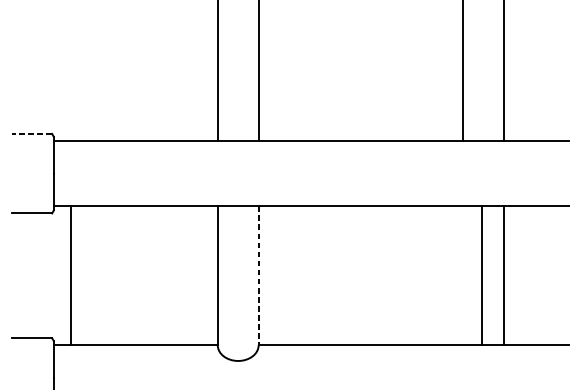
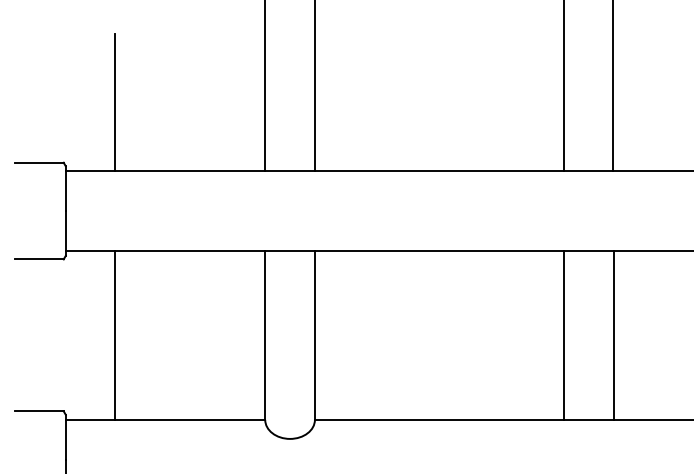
line: (93, 84) -> (114, 102), added
line: (31, 133) -> (38, 162), dashed -> solid
line: (70, 275) -> (114, 334), moved
line: (258, 275) -> (314, 335), dashed -> solid
line: (481, 275) -> (564, 334), moved

